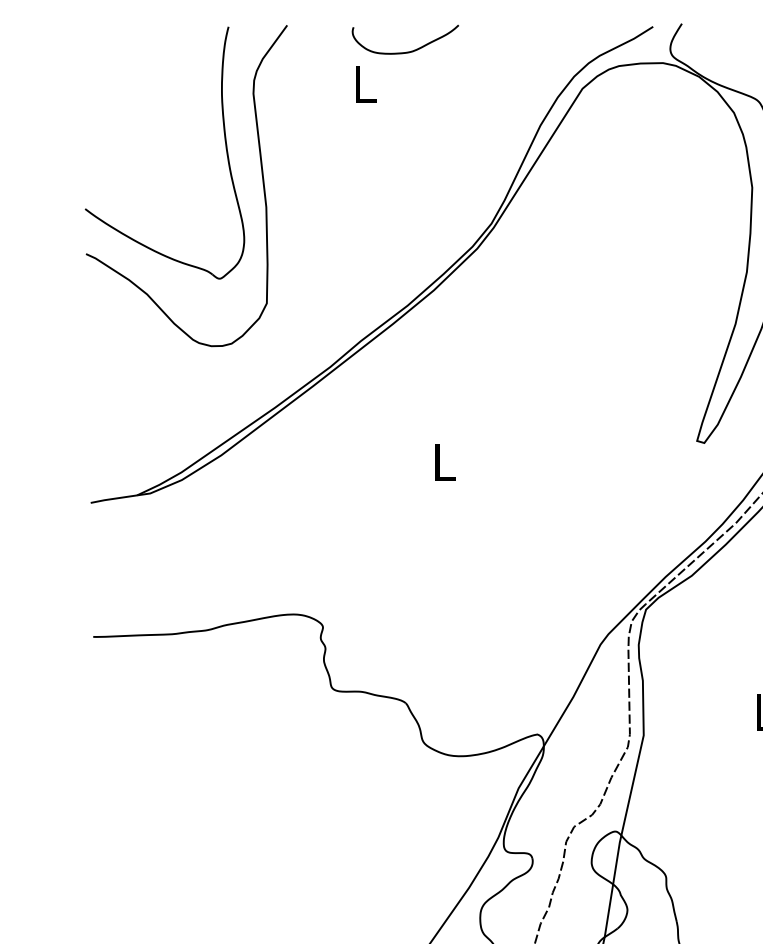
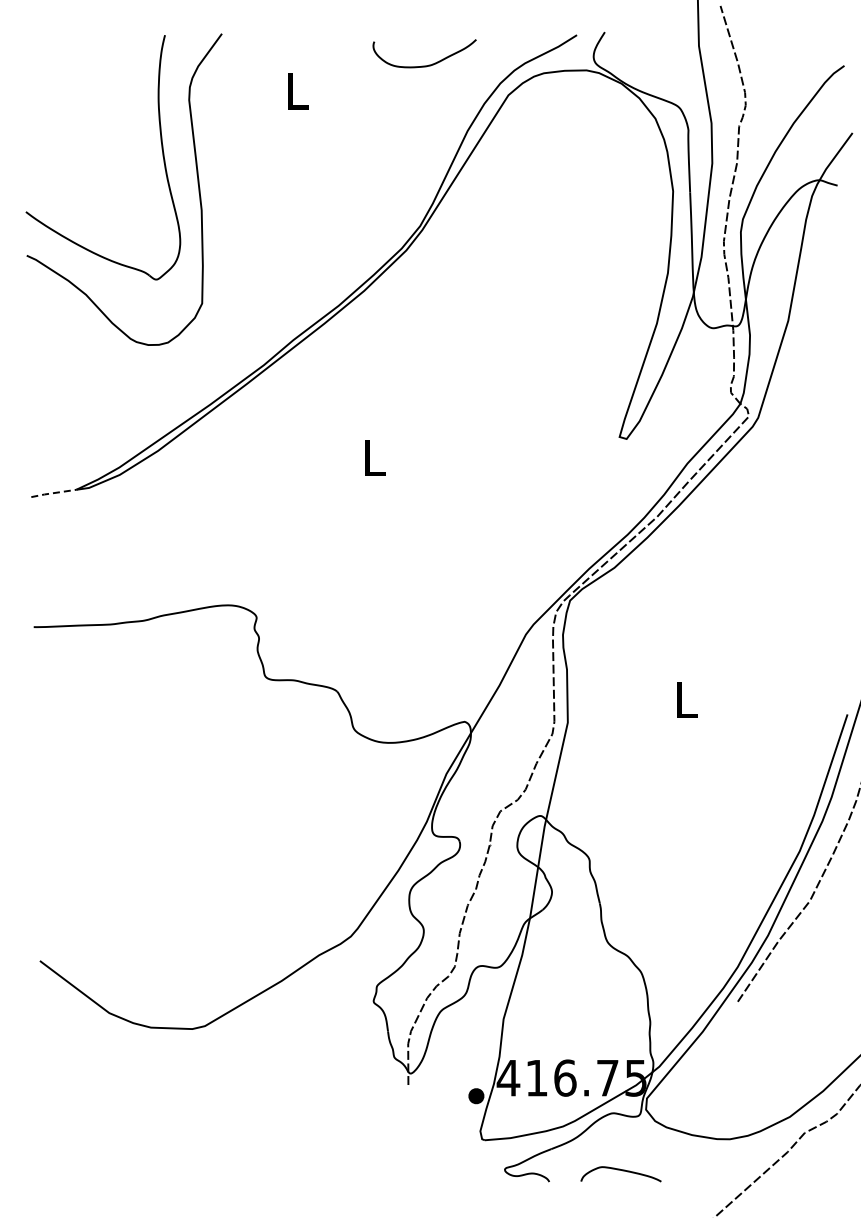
curve: (409, 50) -> (428, 64), moved
line: (113, 499) -> (53, 493), solid -> dashed

